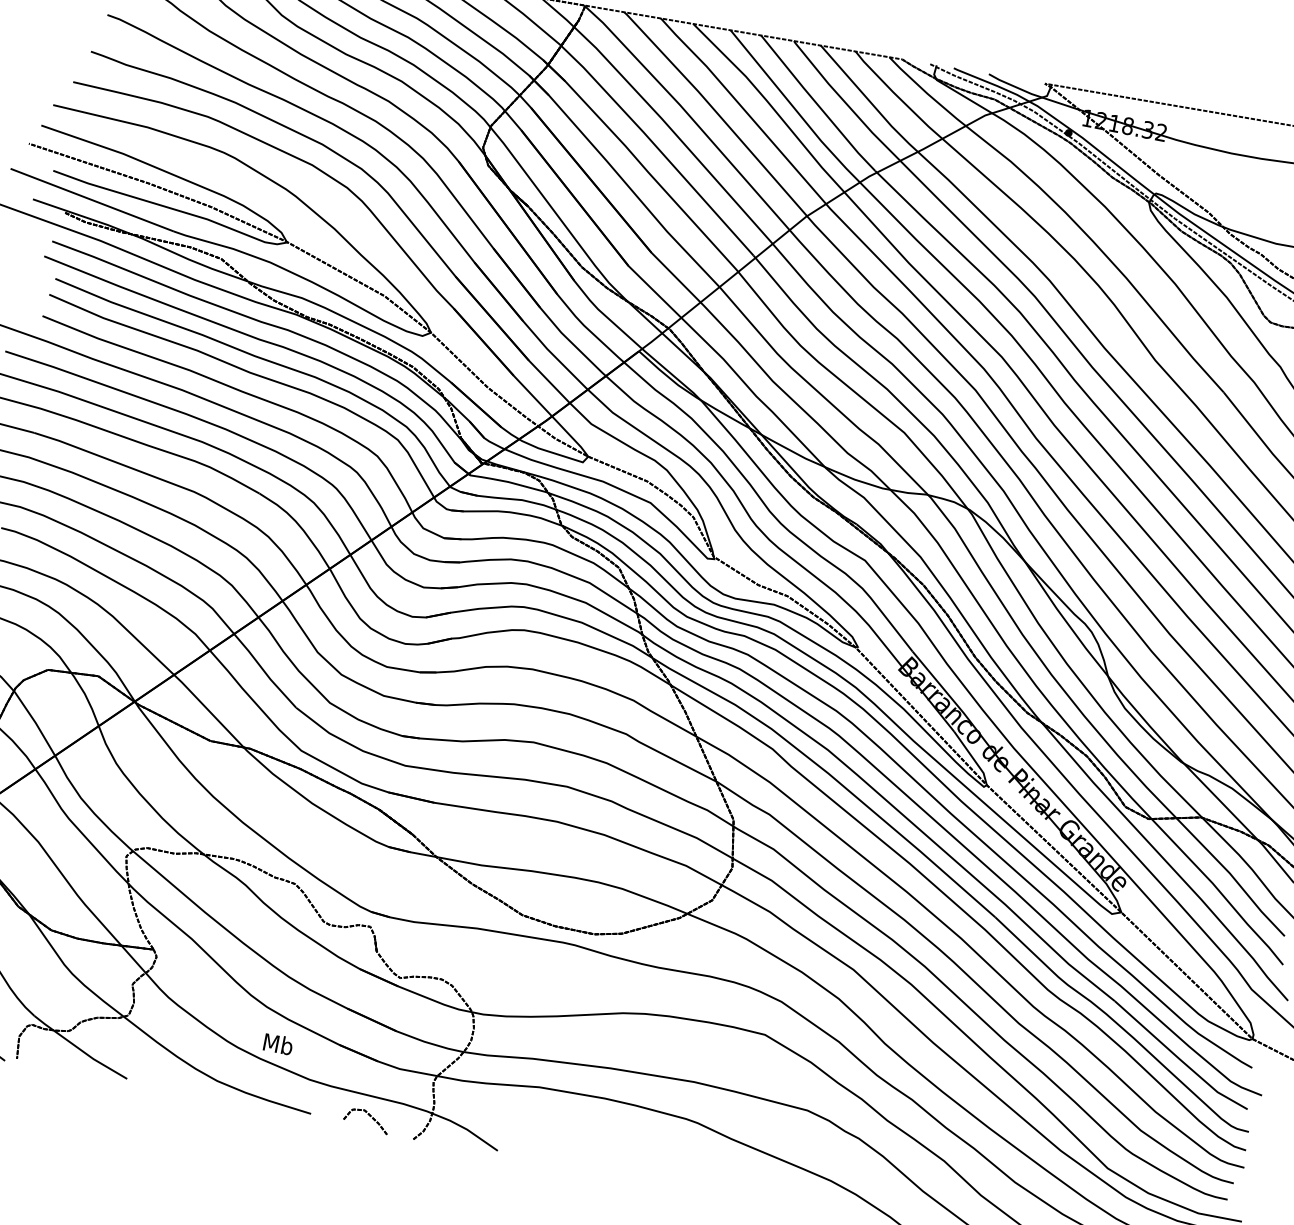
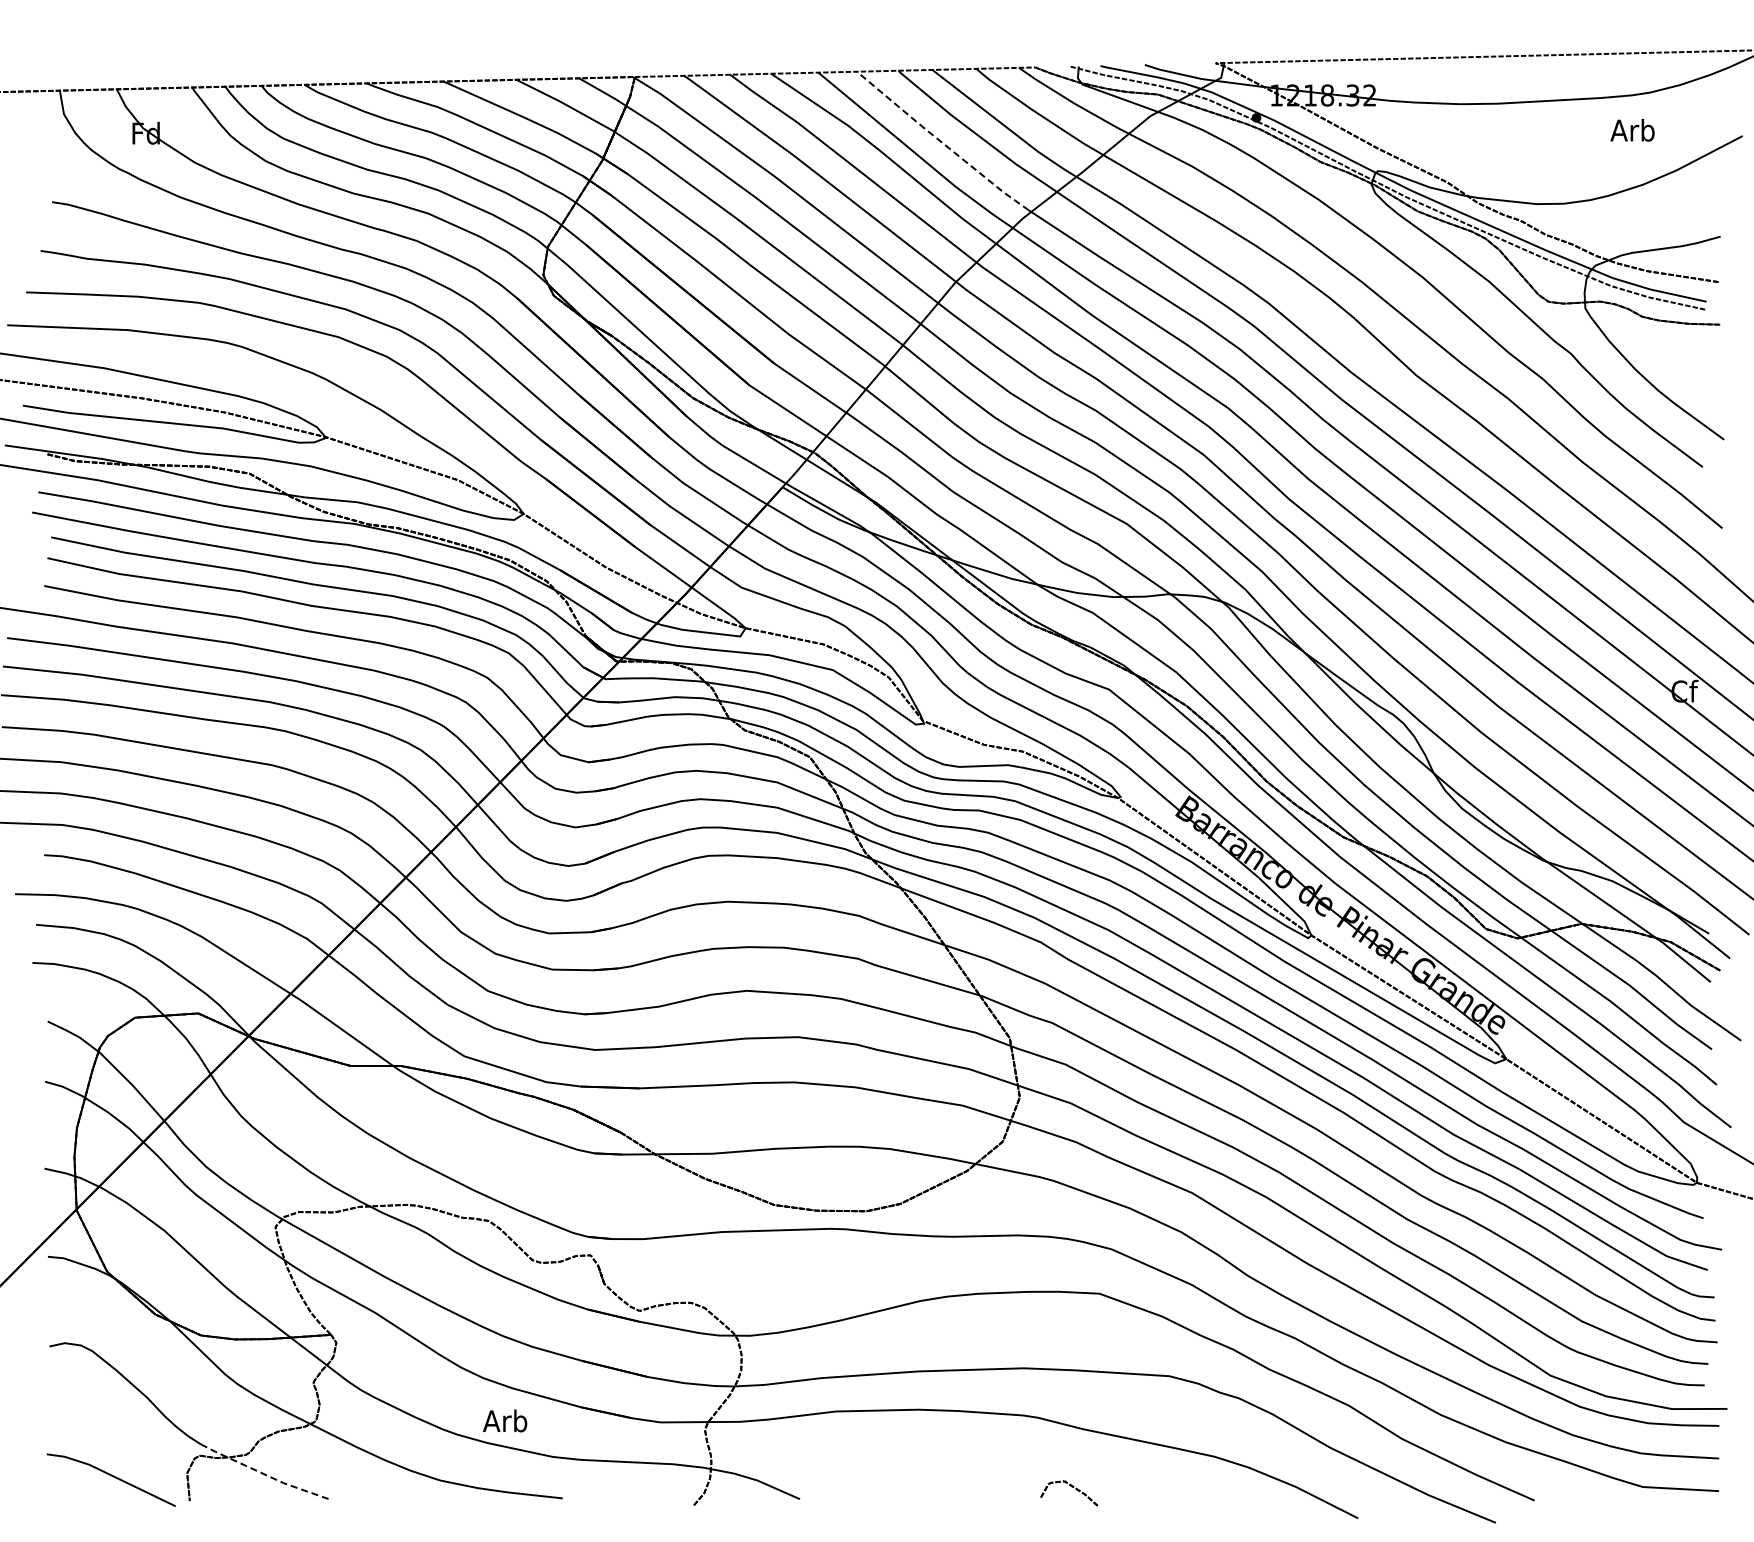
line: (816, 104) -> (941, 142), solid -> dashed
text: (277, 1043) -> (505, 1420), Mb -> Arb
line: (79, 1049) -> (264, 1474), solid -> dashed
part: (370, 1116) -> (1072, 1487), moved

